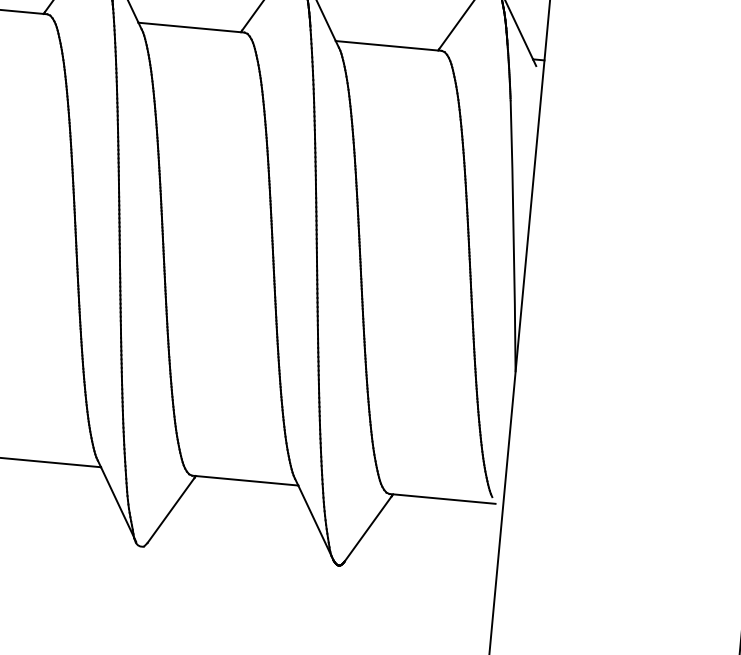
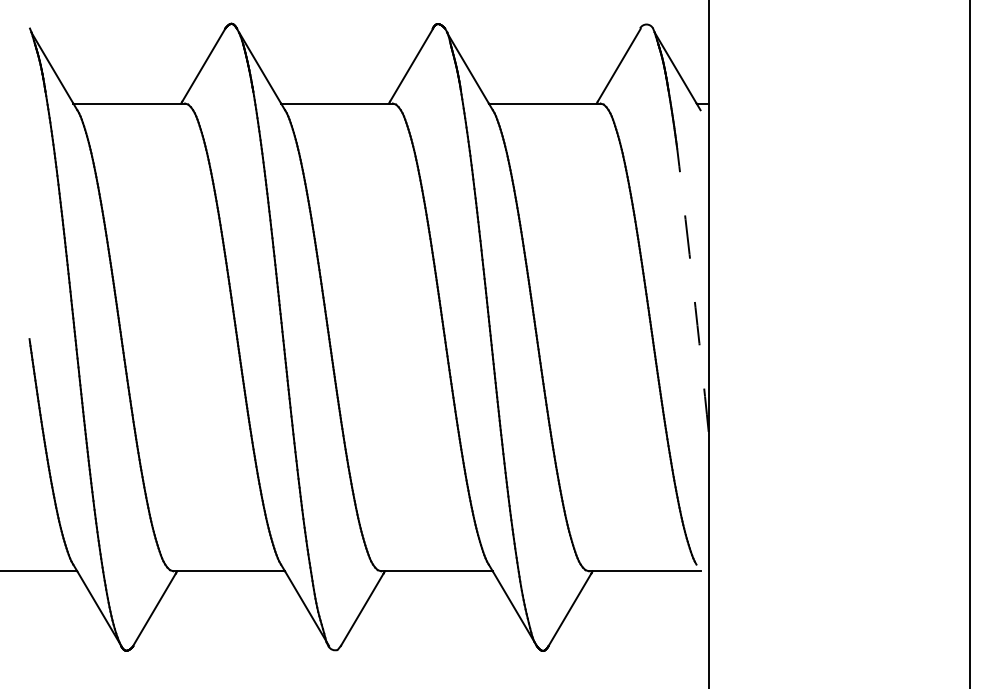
arc: (513, 236) -> (693, 290), solid -> dashed

